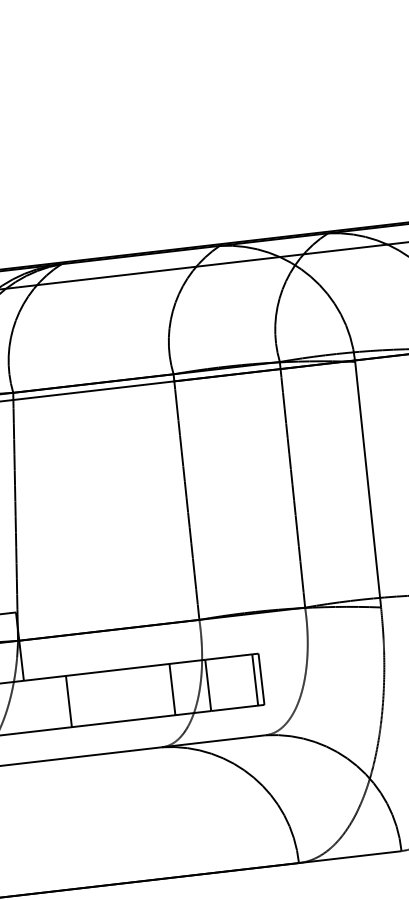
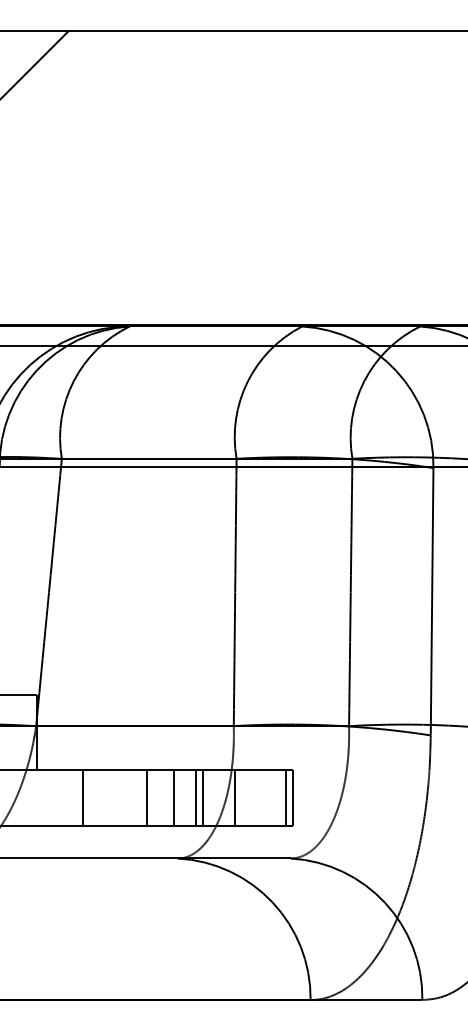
line: (179, 688) -> (203, 797), added
line: (151, 691) -> (173, 797), added
line: (126, 694) -> (146, 797), added

